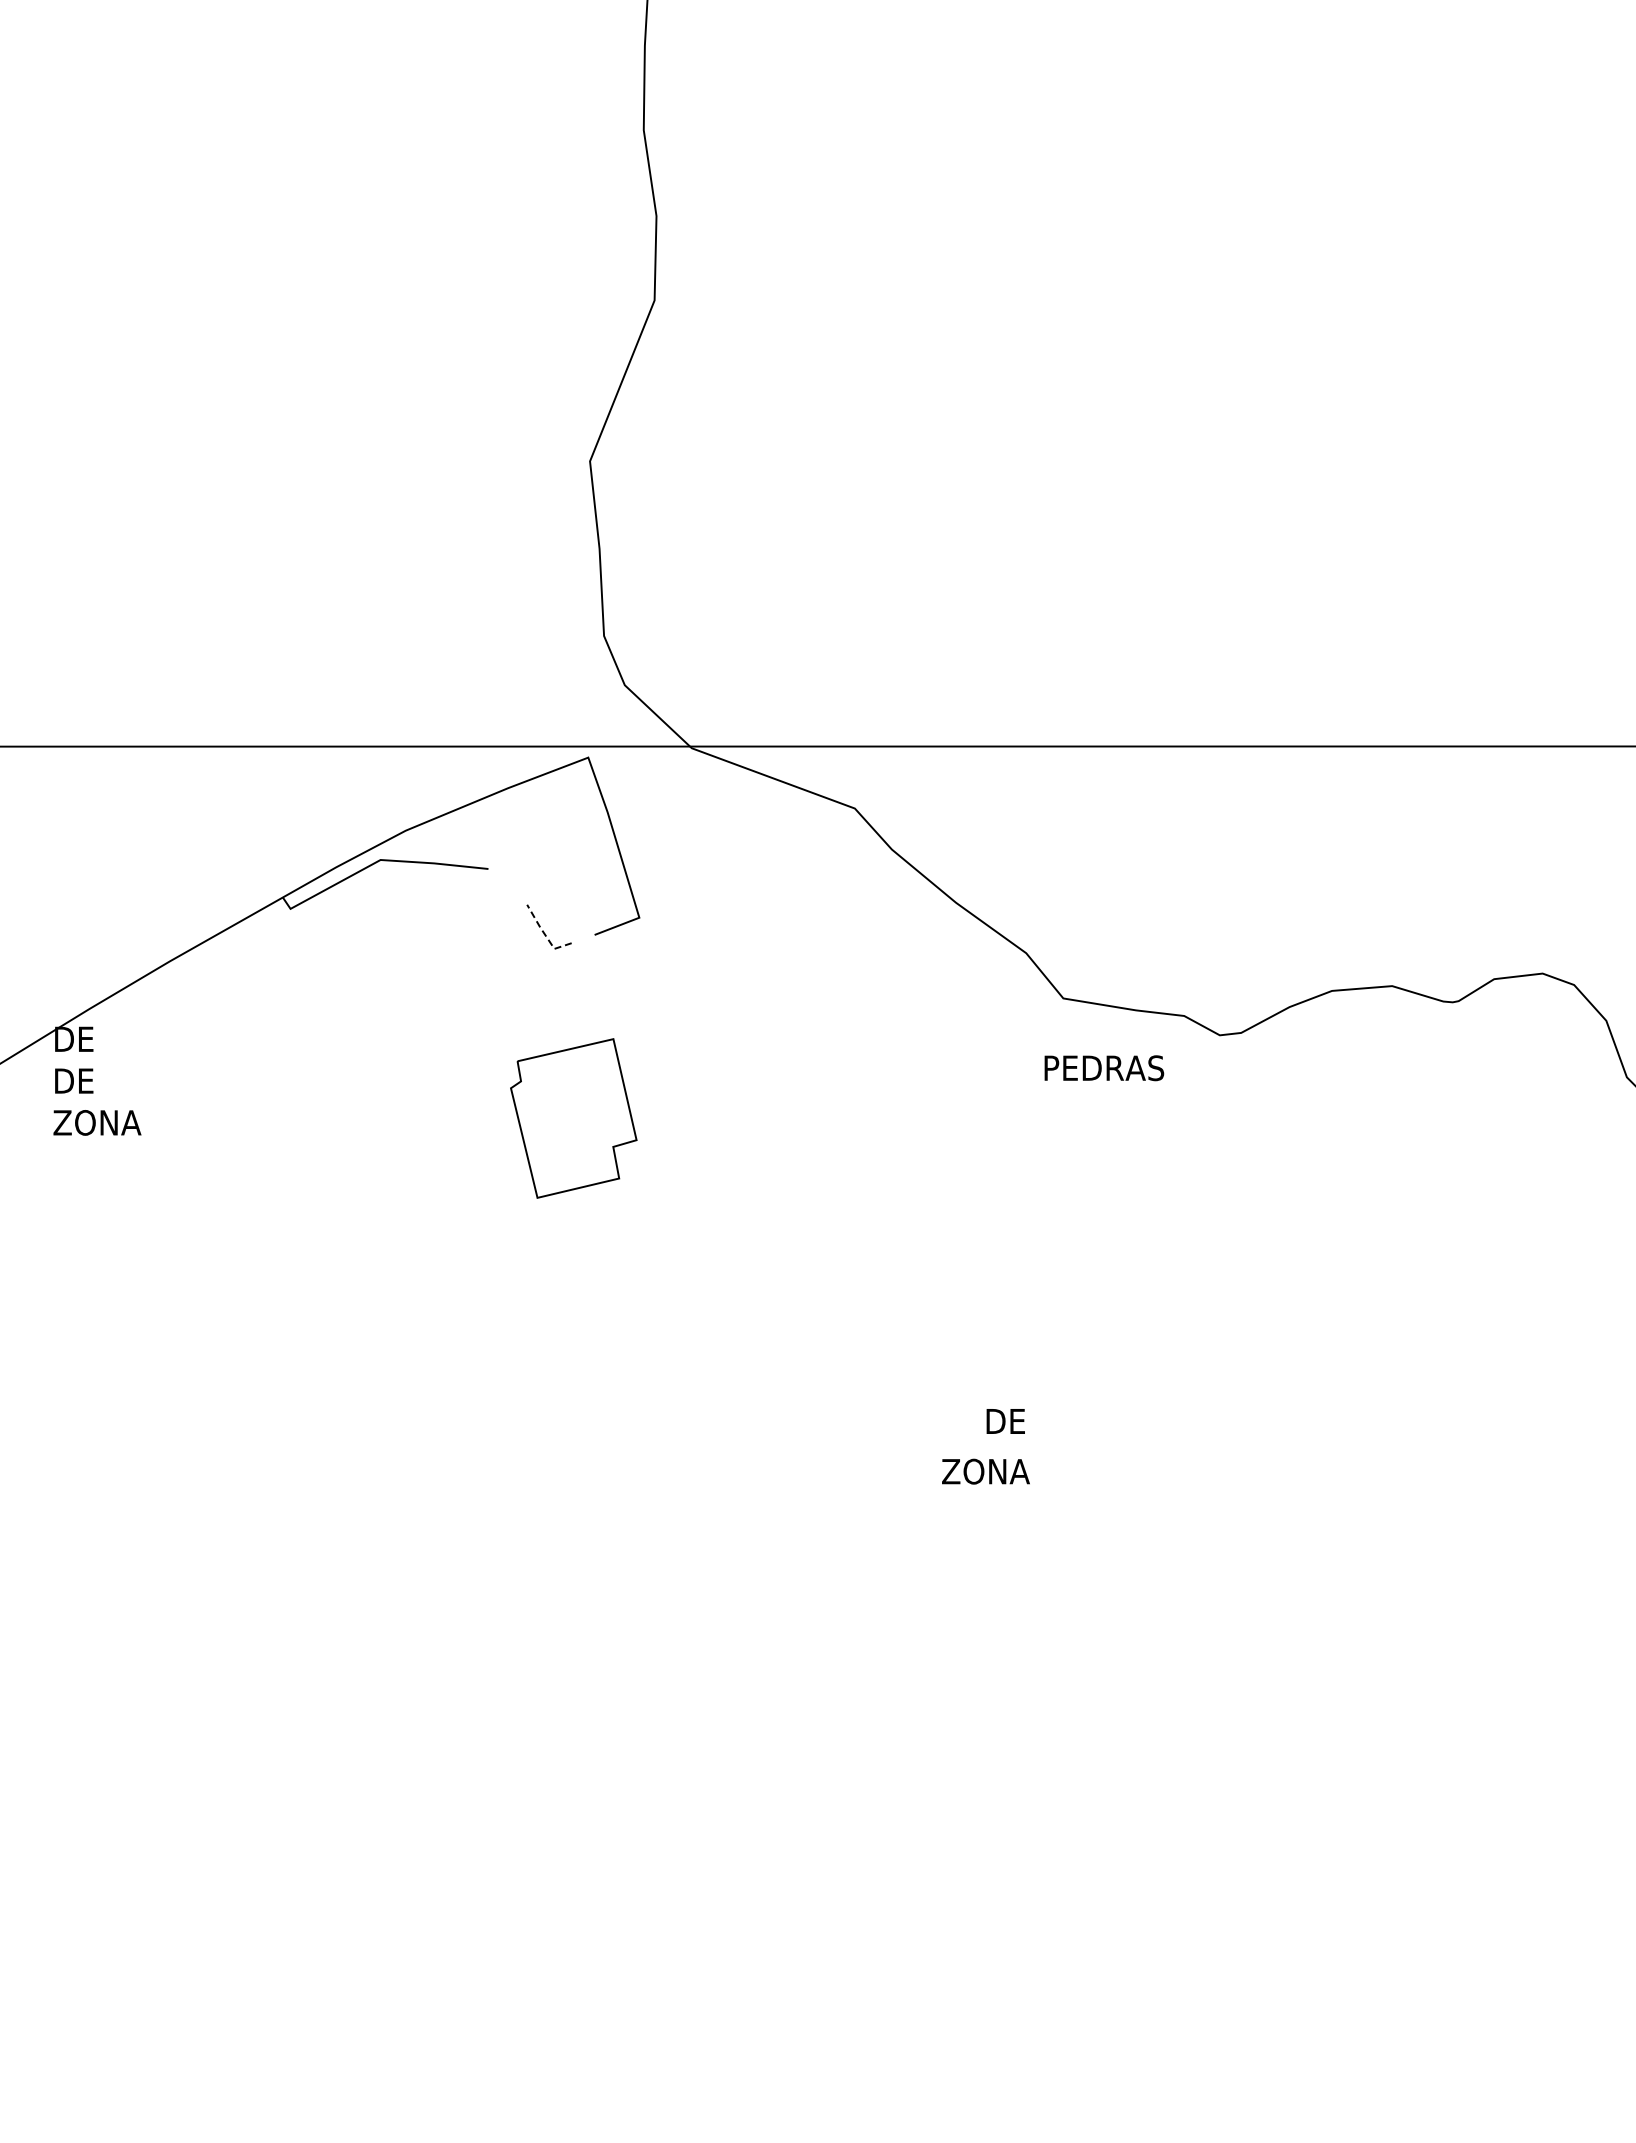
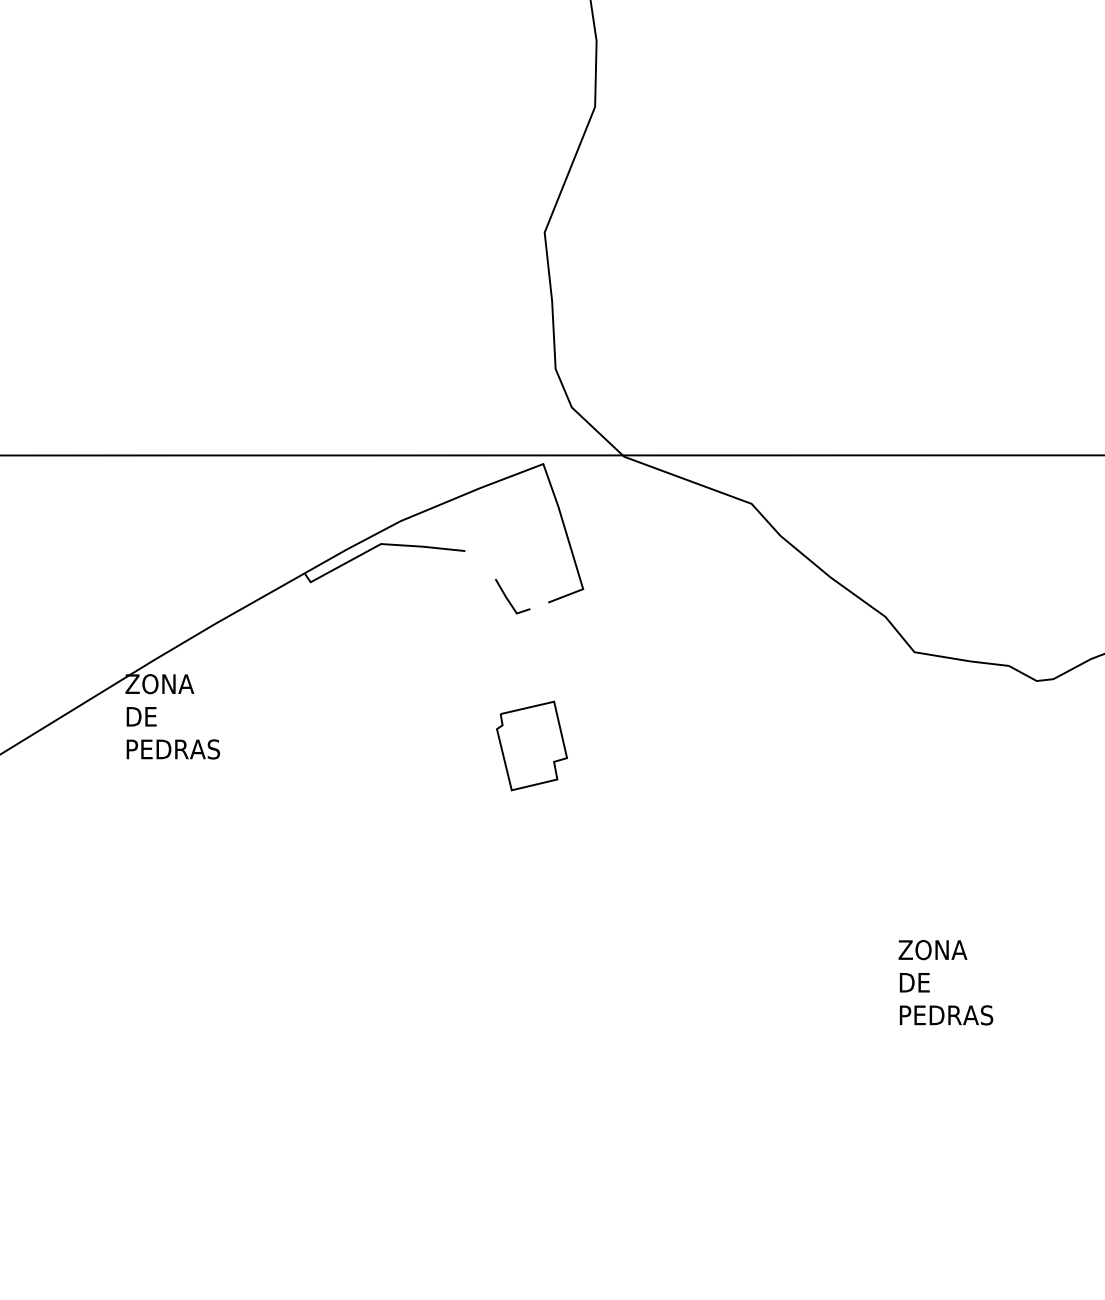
line: (545, 934) -> (509, 602), dashed -> solid
text: (97, 1039) -> (159, 684), DE -> ZONA
text: (1104, 1068) -> (946, 1015), moved
part: (573, 1118) -> (531, 746), size x0.71
text: (113, 1122) -> (172, 749), ZONA -> PEDRAS
text: (1005, 1421) -> (914, 982), moved
text: (985, 1471) -> (932, 949), moved

